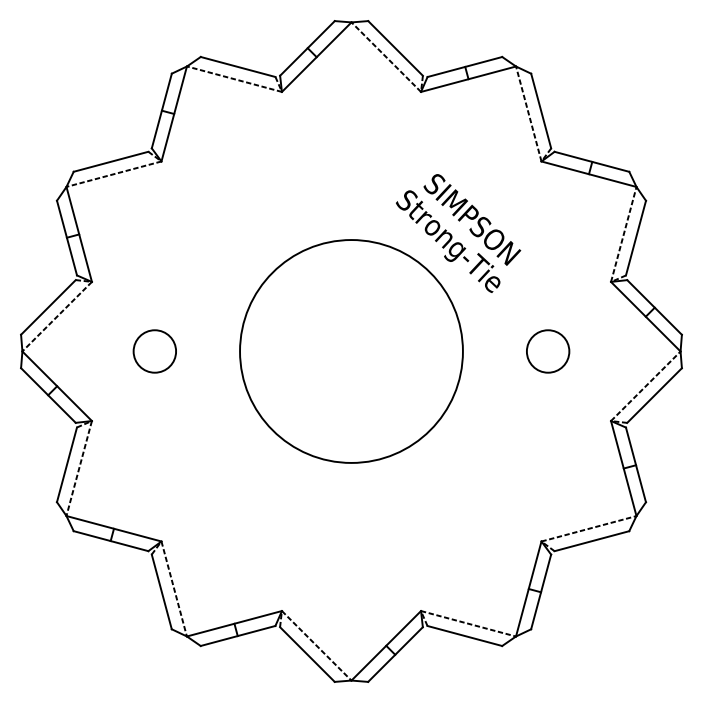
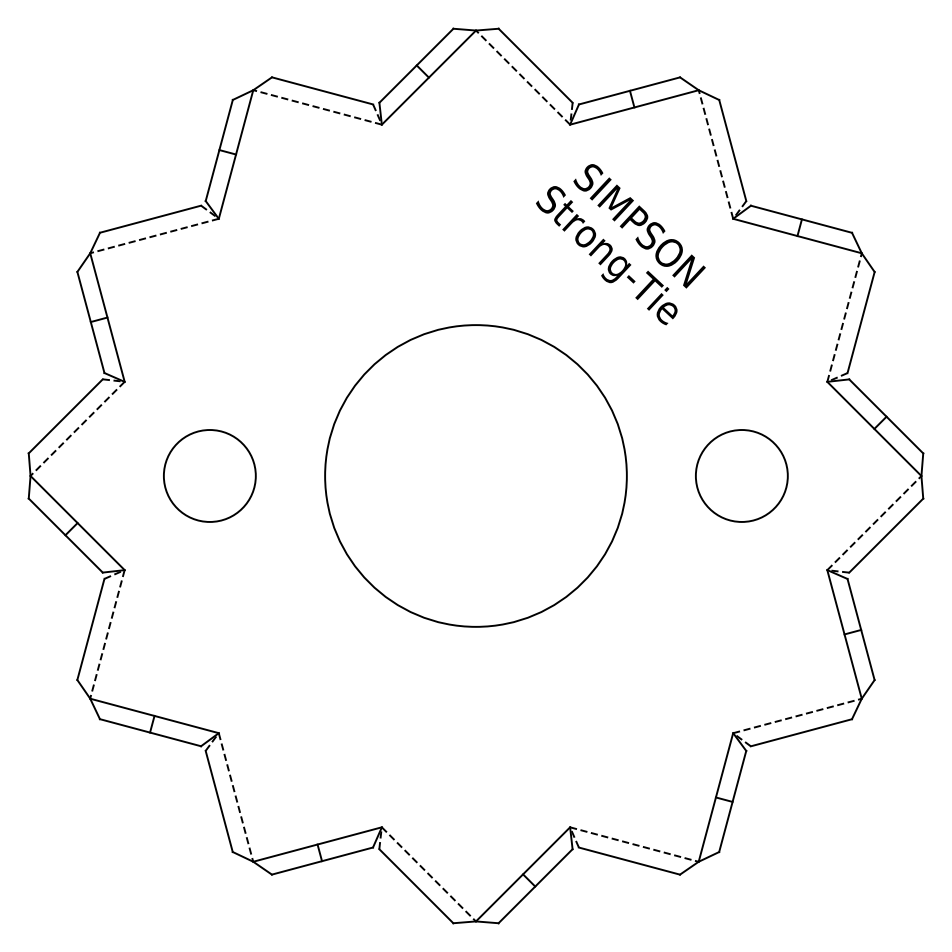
text: (458, 233) -> (620, 244), moved
circle: (154, 351) -> (209, 476), size x1.6
circle: (548, 351) -> (742, 476), size x1.6

